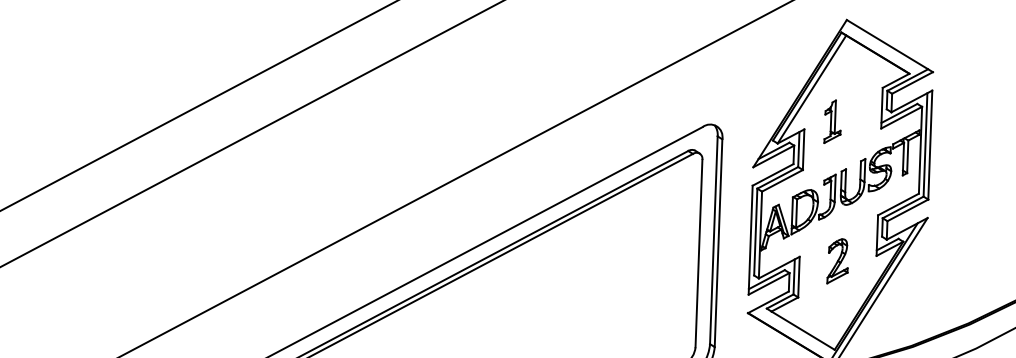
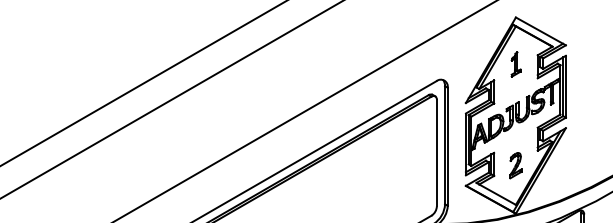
part: (831, 121) -> (515, 64), moved
part: (837, 261) -> (515, 165), moved

